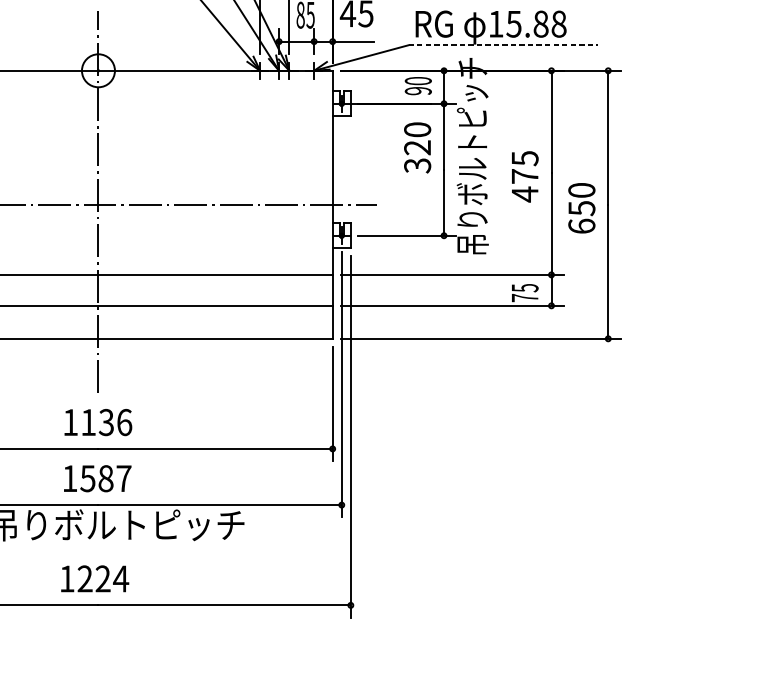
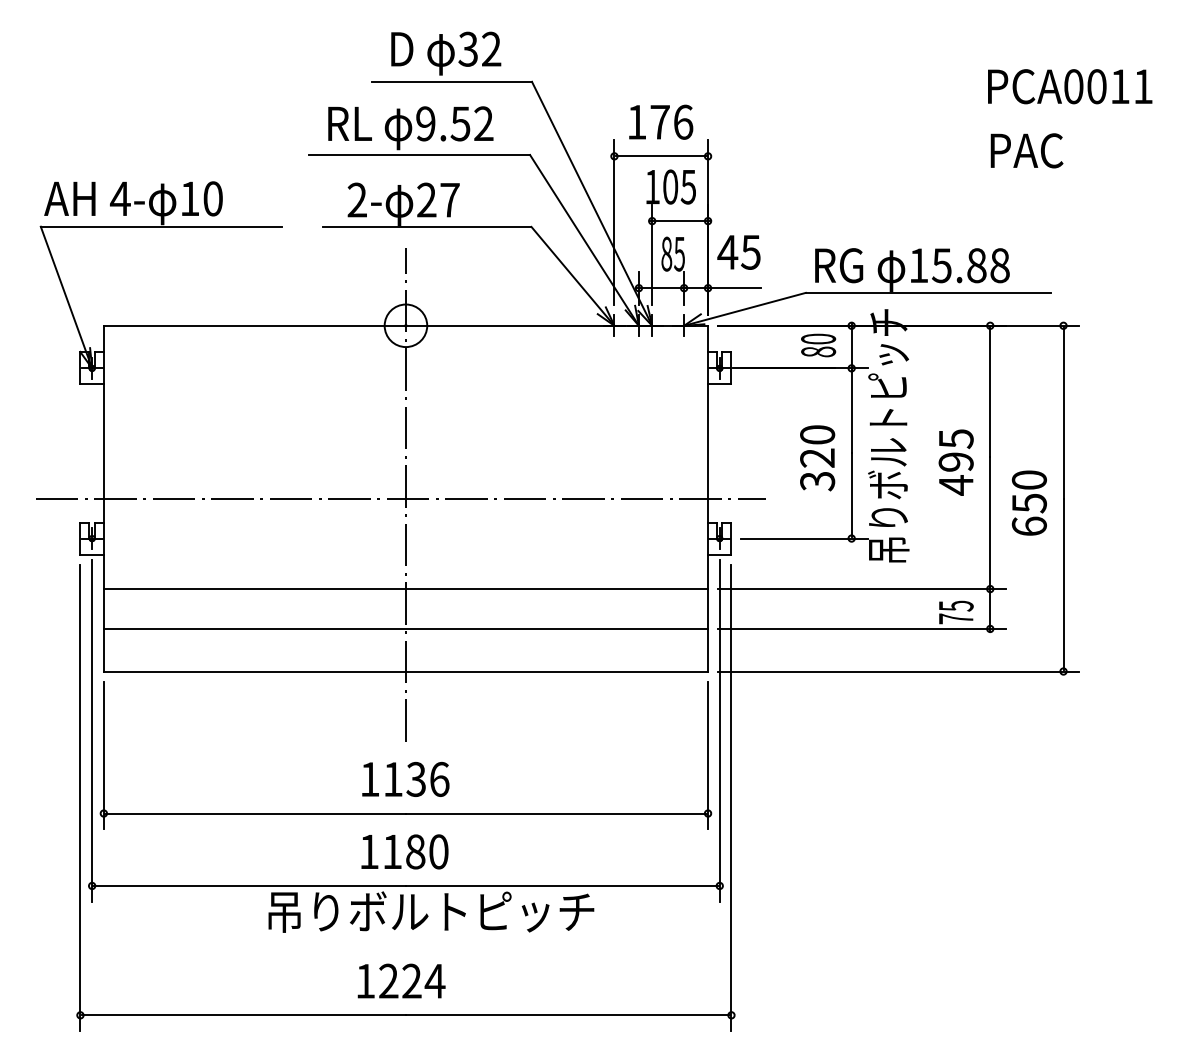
line: (503, 44) -> (928, 292), dashed -> solid
text: (418, 90) -> (818, 351), 90 -> 80
text: (417, 148) -> (817, 458), moved
text: (524, 176) -> (955, 461), 475 -> 495
text: (105, 478) -> (415, 851), 1587 -> 1180

